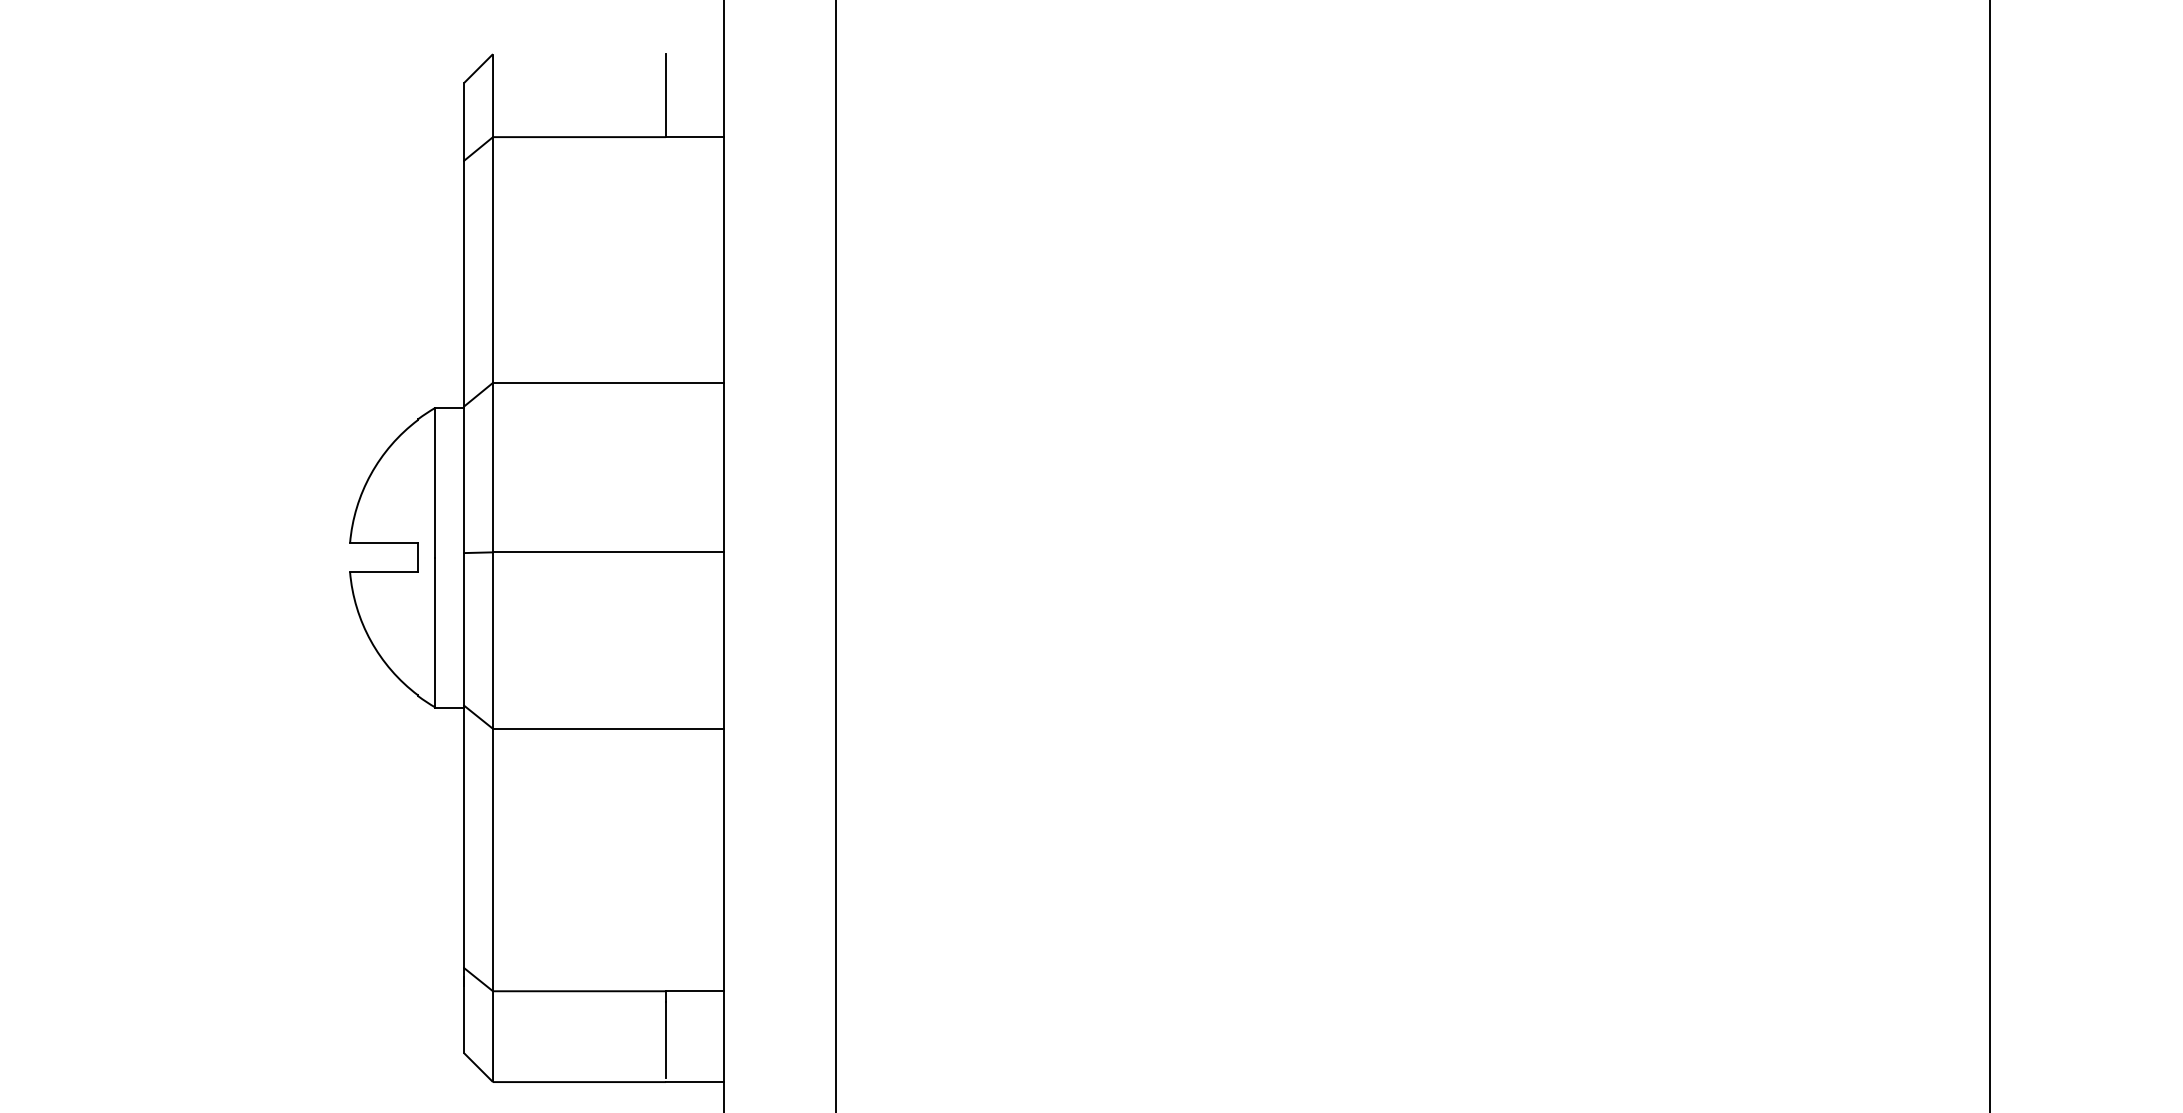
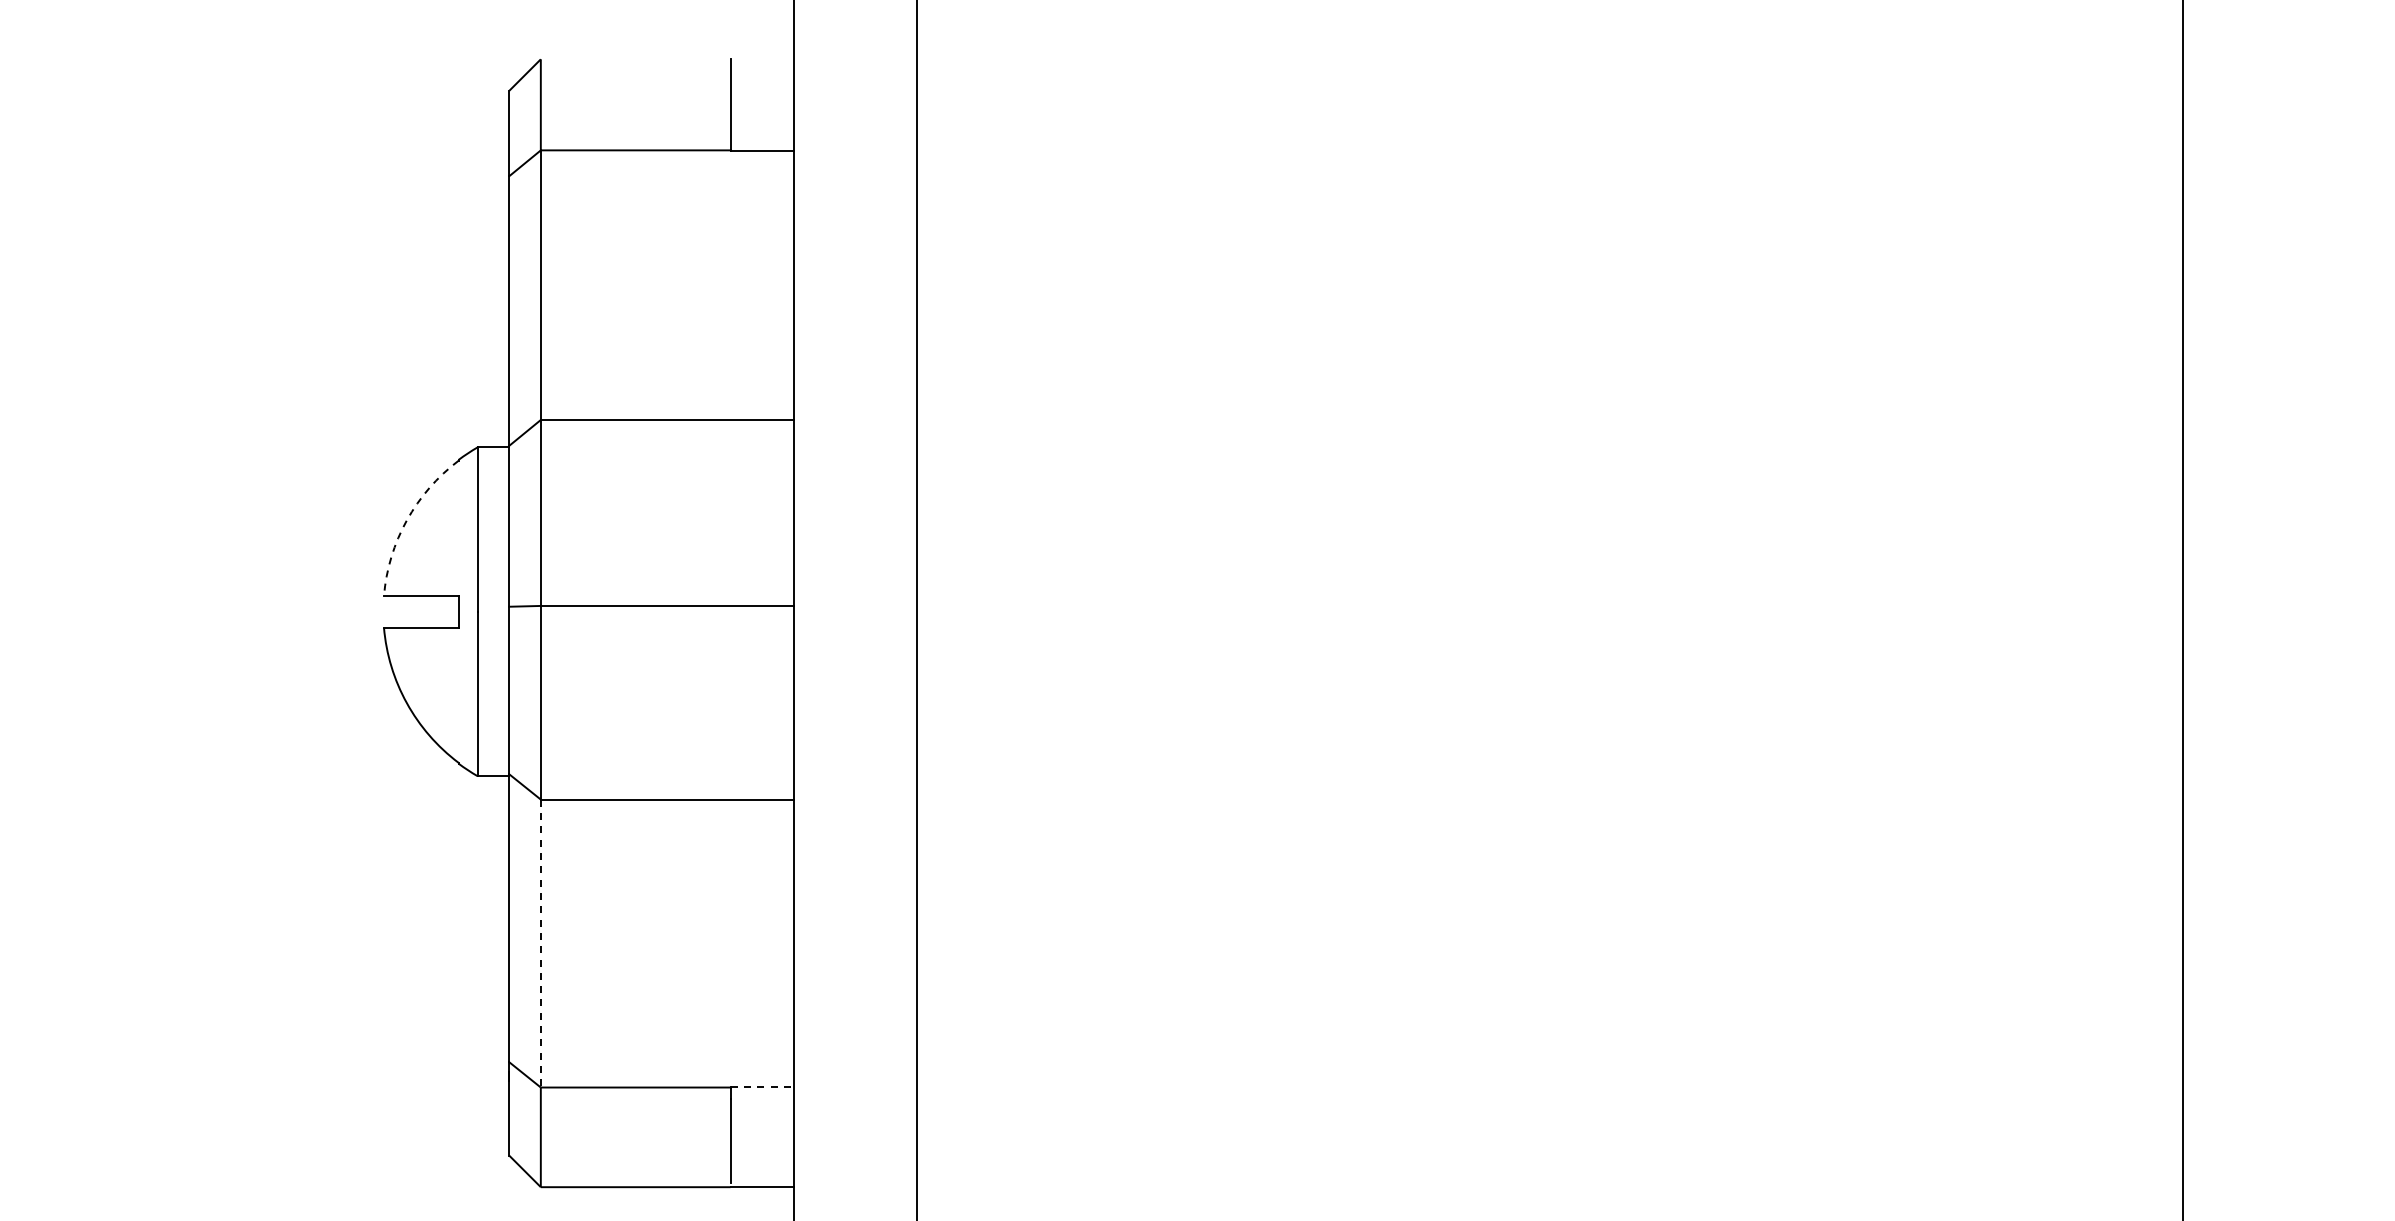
arc: (370, 474) -> (406, 520), solid -> dashed
line: (492, 859) -> (540, 943), solid -> dashed
line: (695, 991) -> (762, 1087), solid -> dashed

